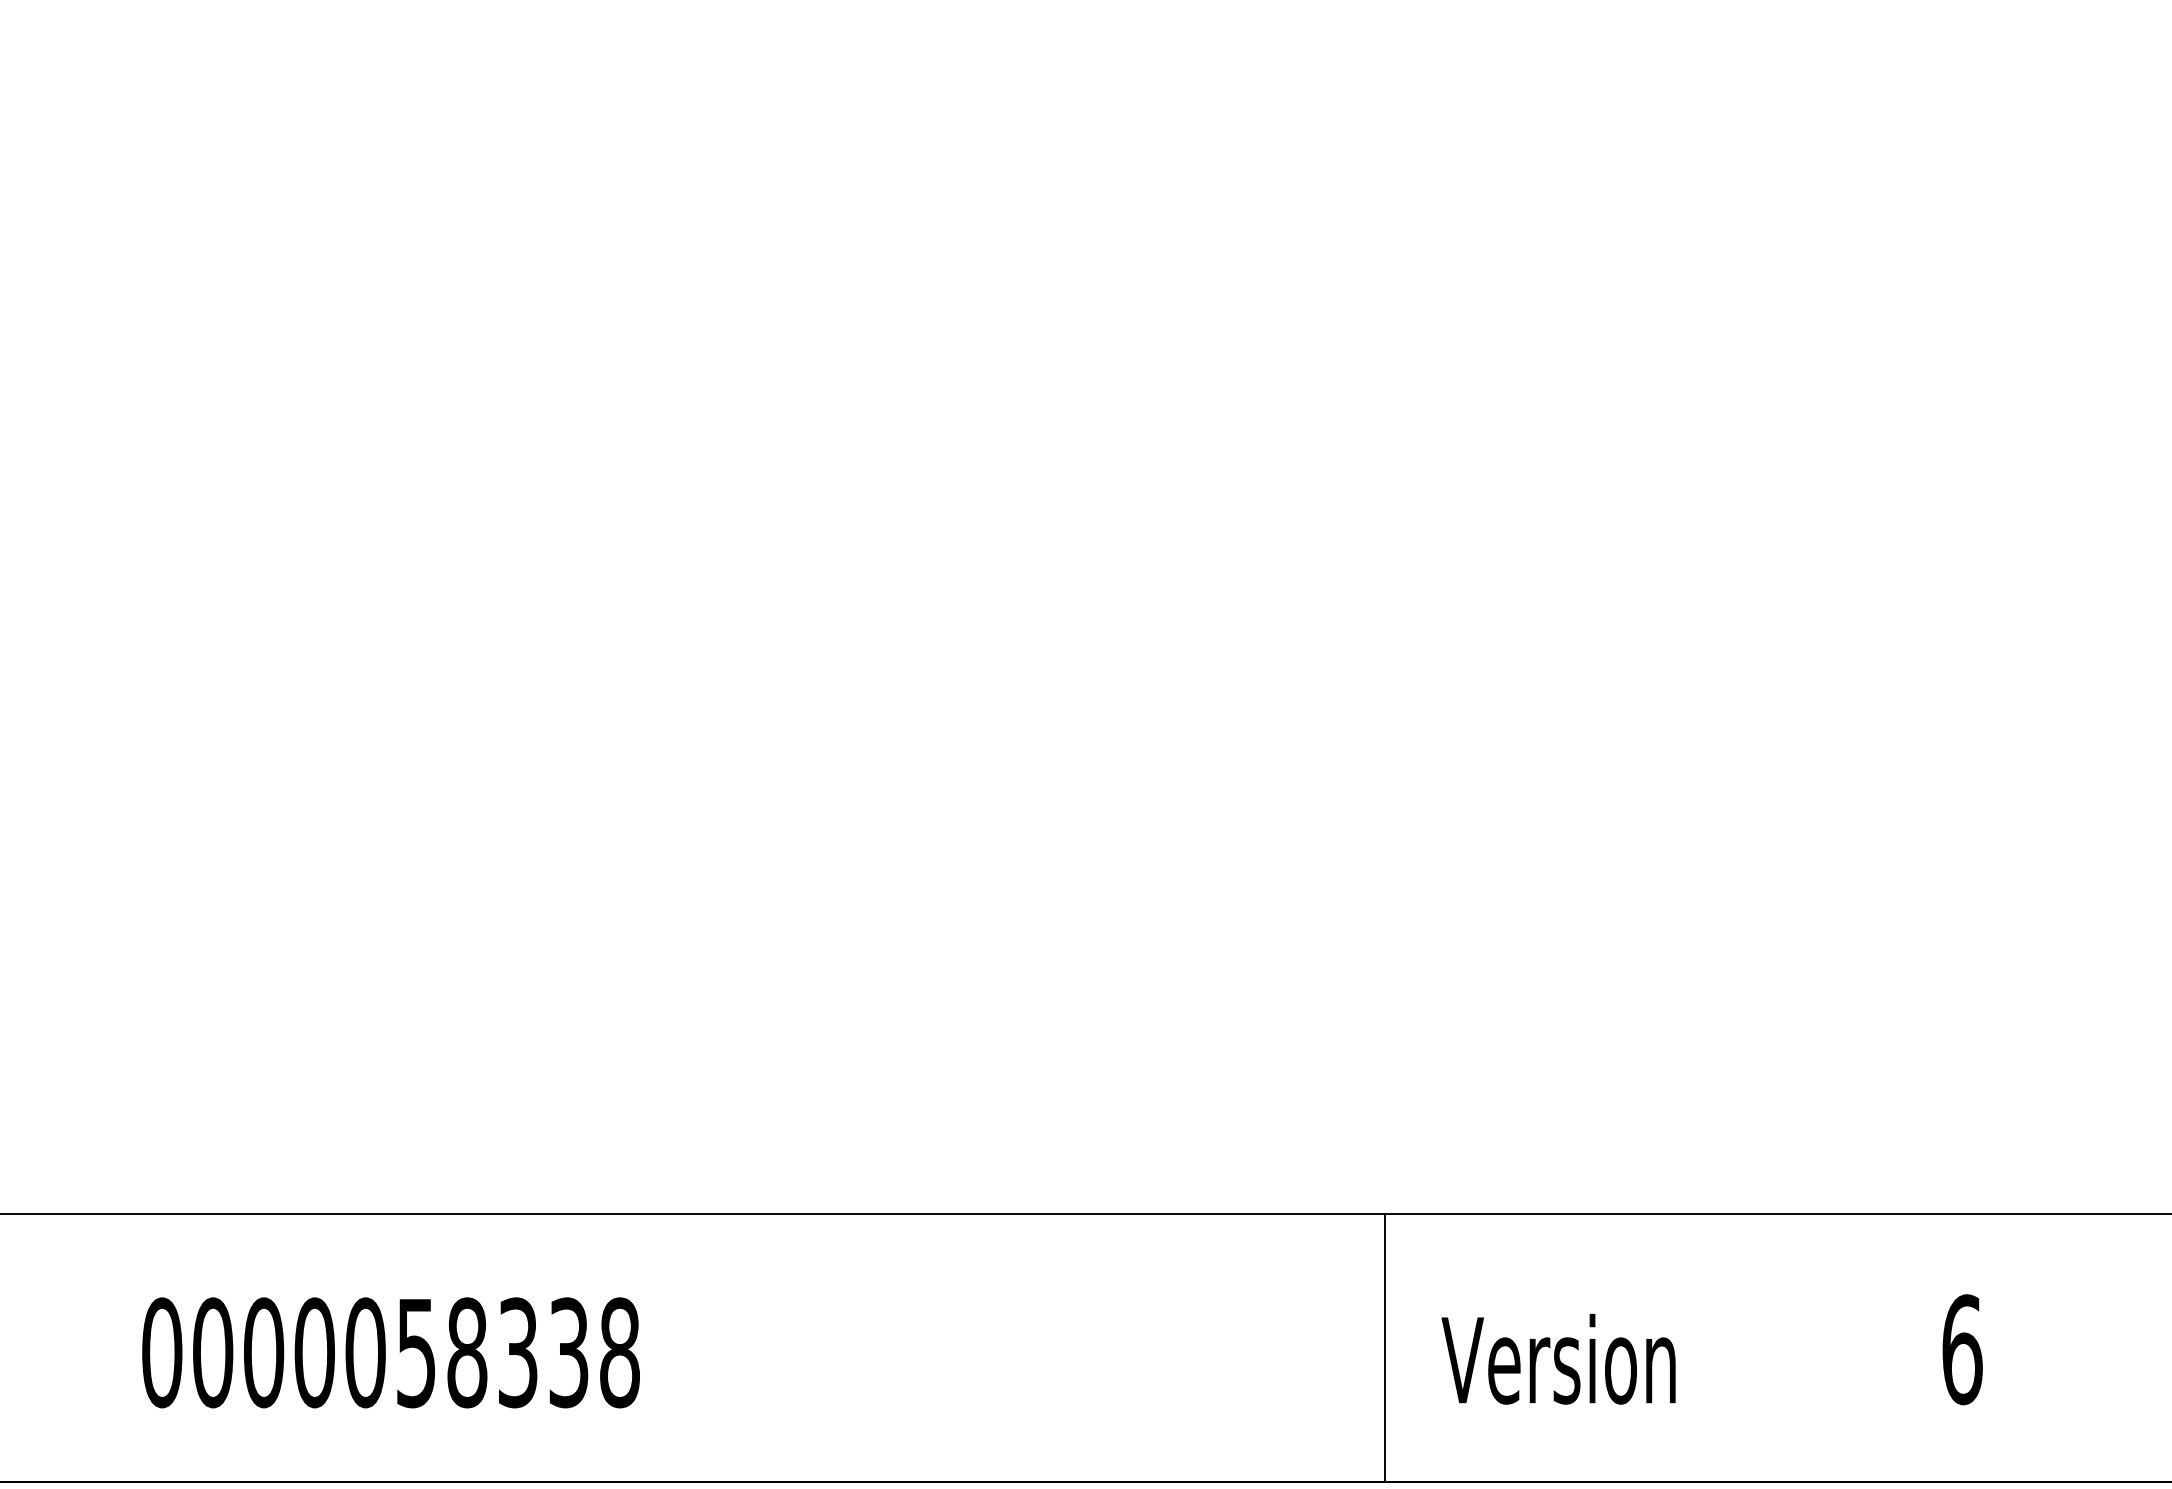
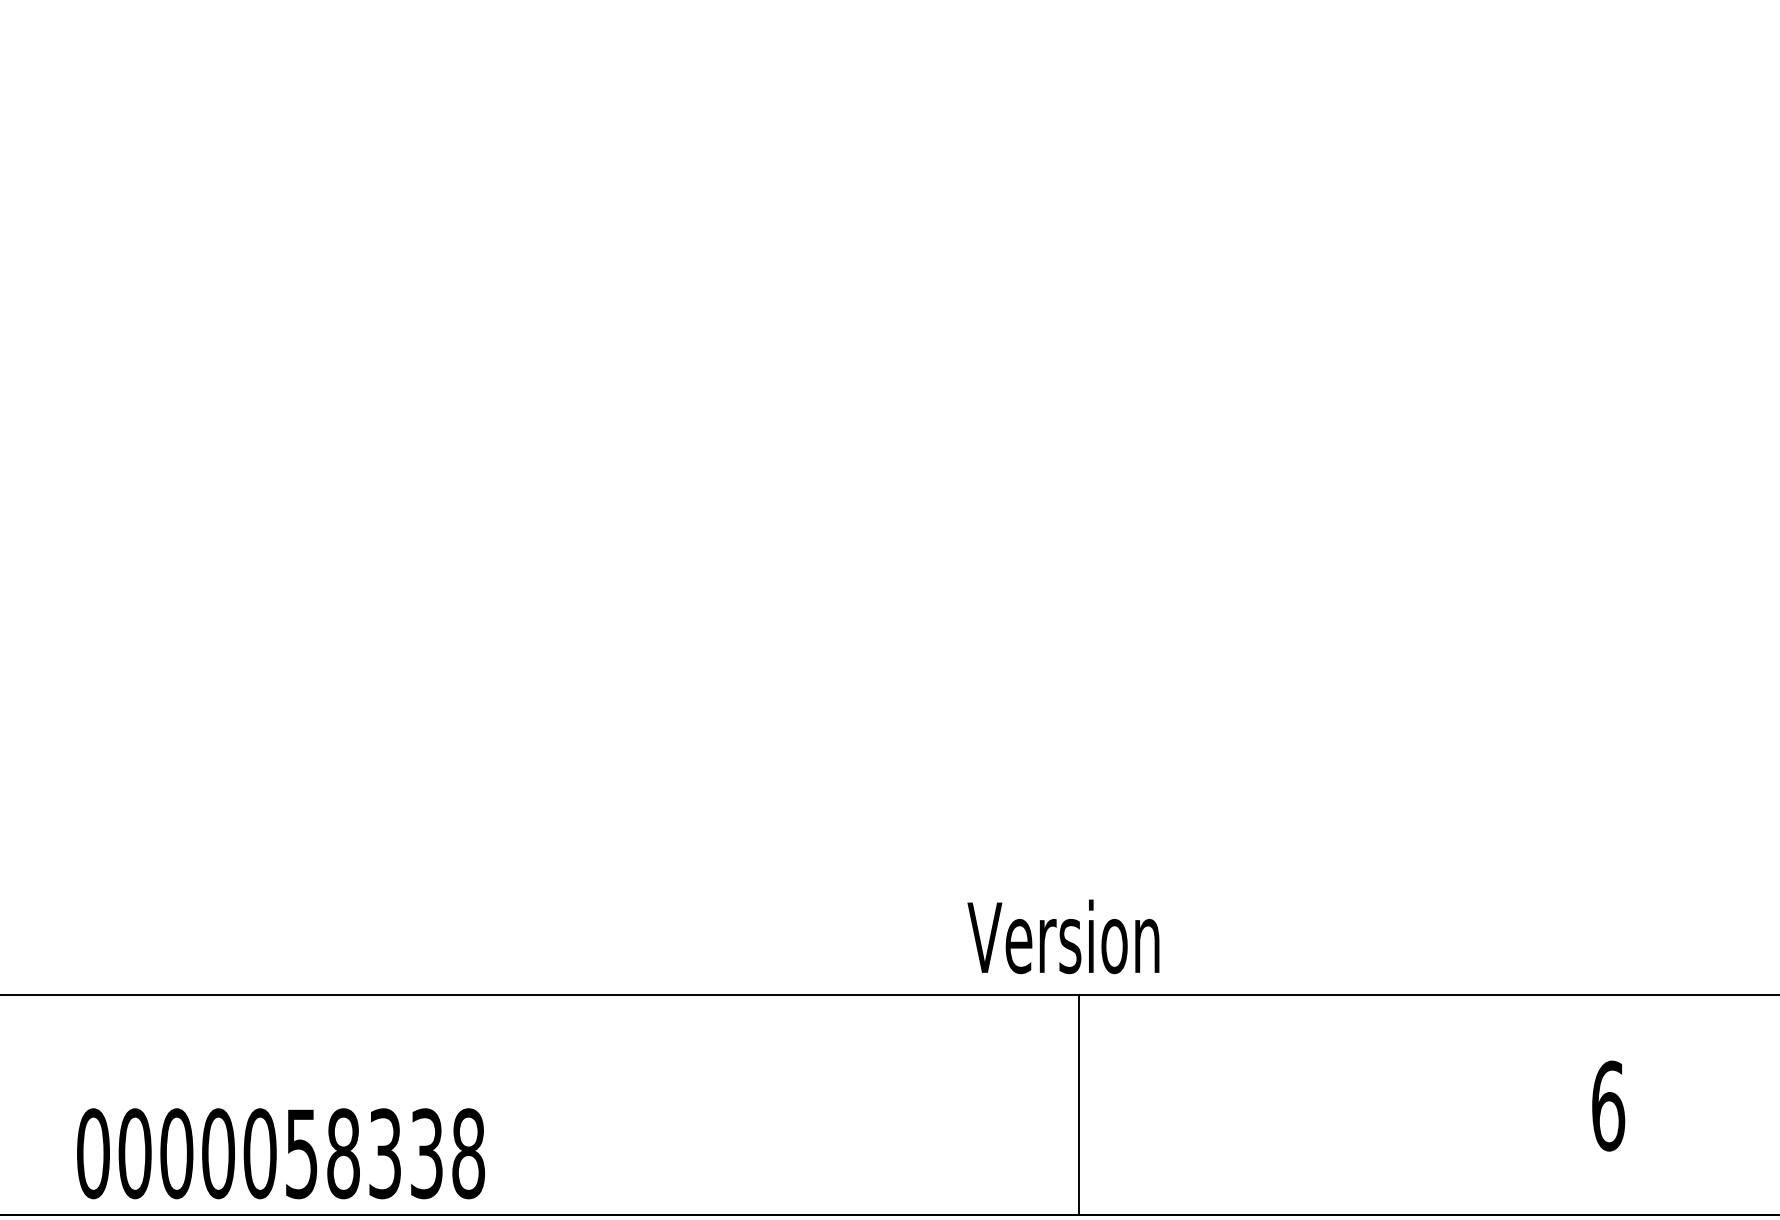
line: (1384, 1348) -> (1078, 1105), moved
text: (390, 1352) -> (280, 1153), moved
text: (1558, 1358) -> (1063, 936), moved

